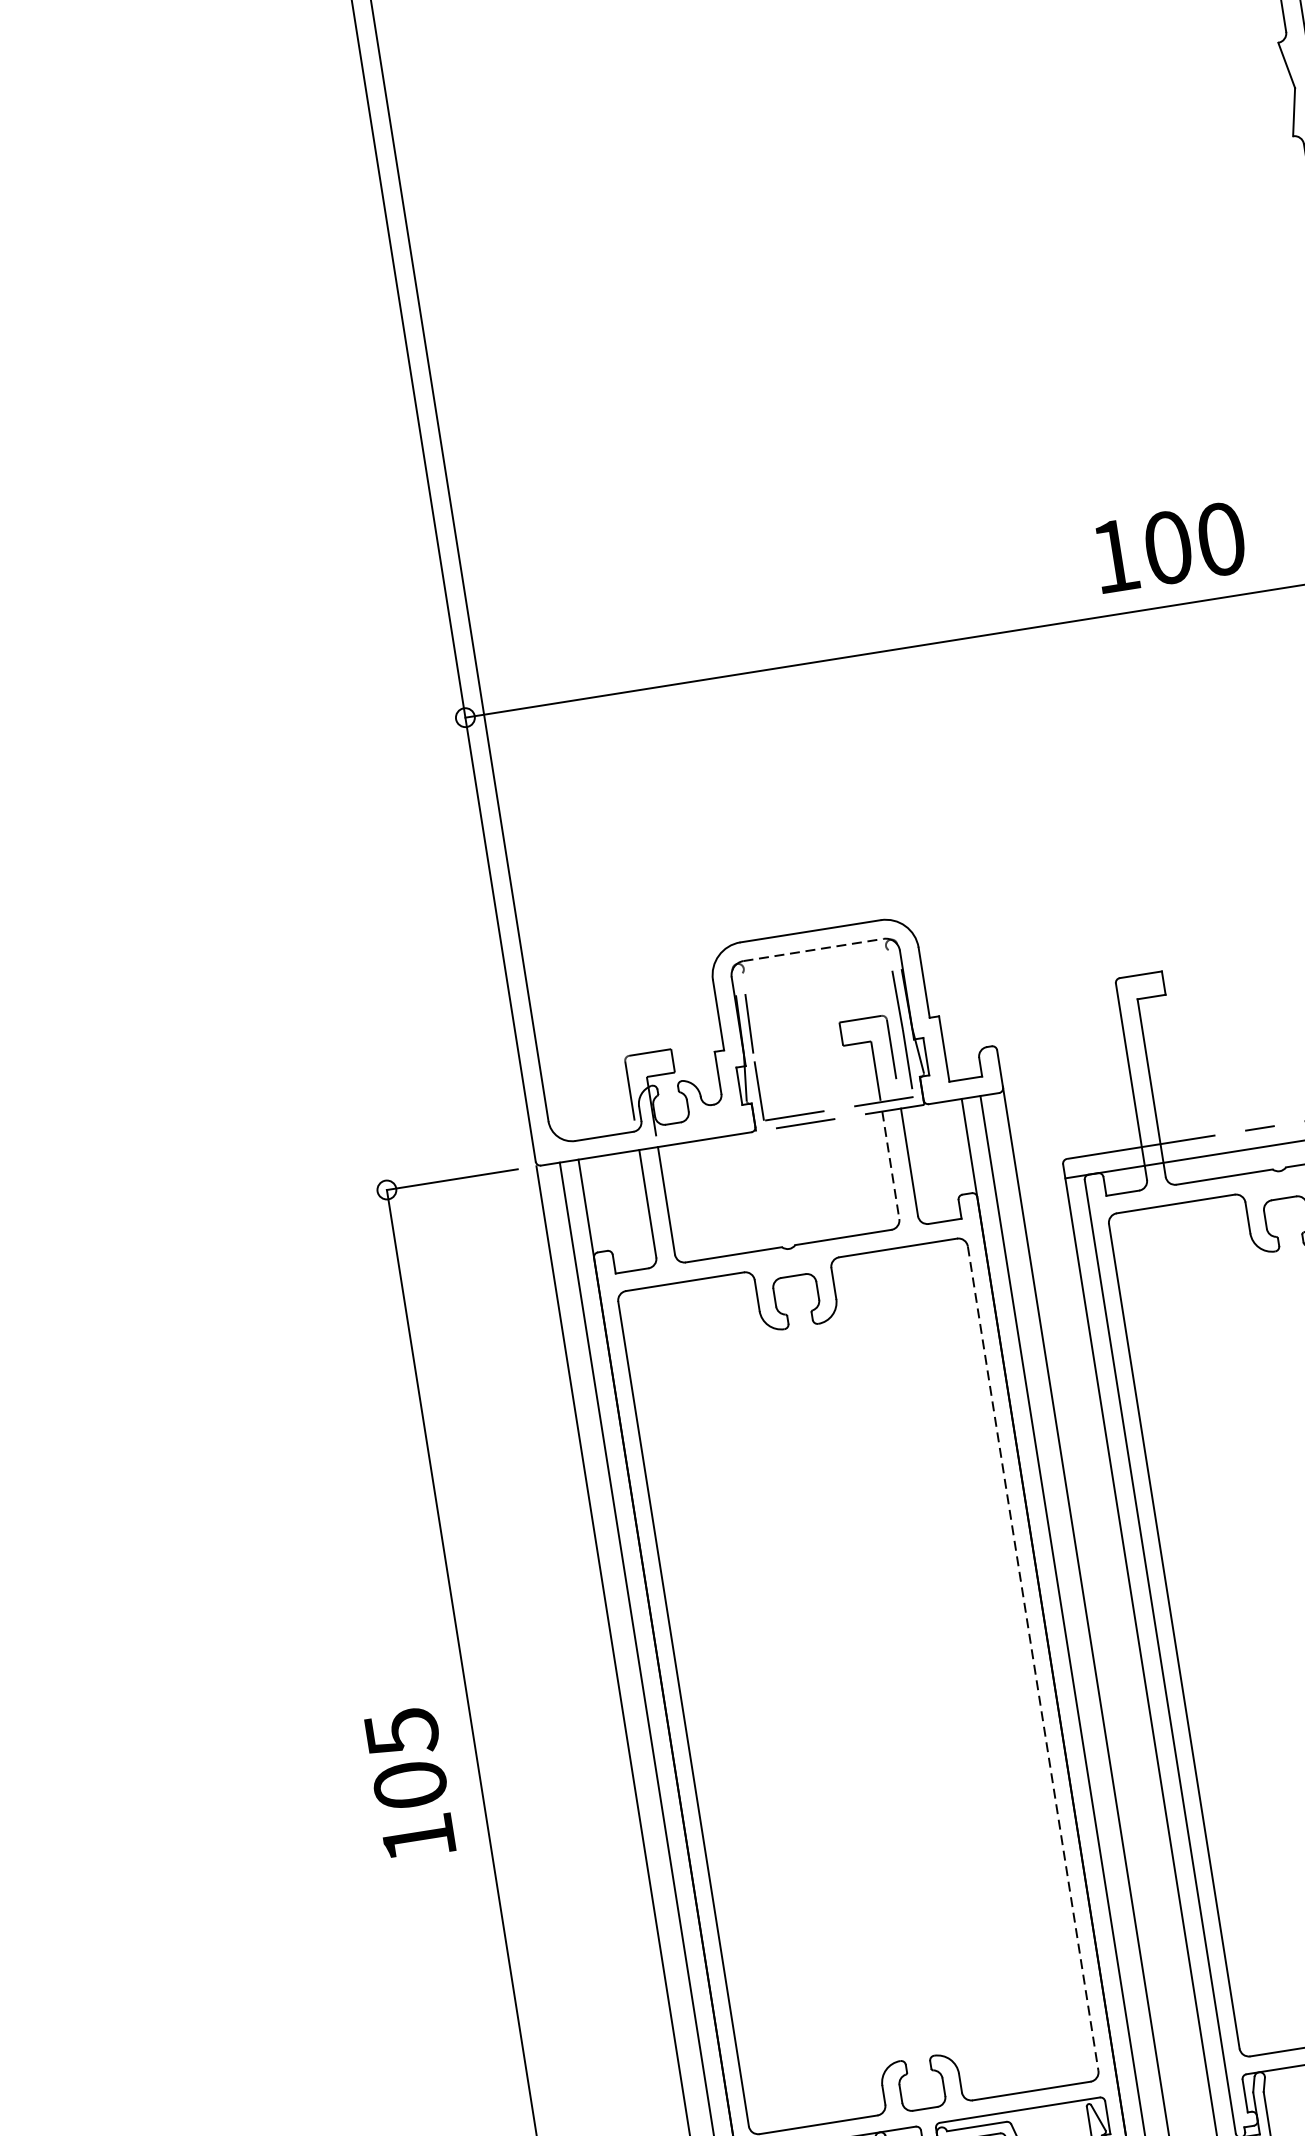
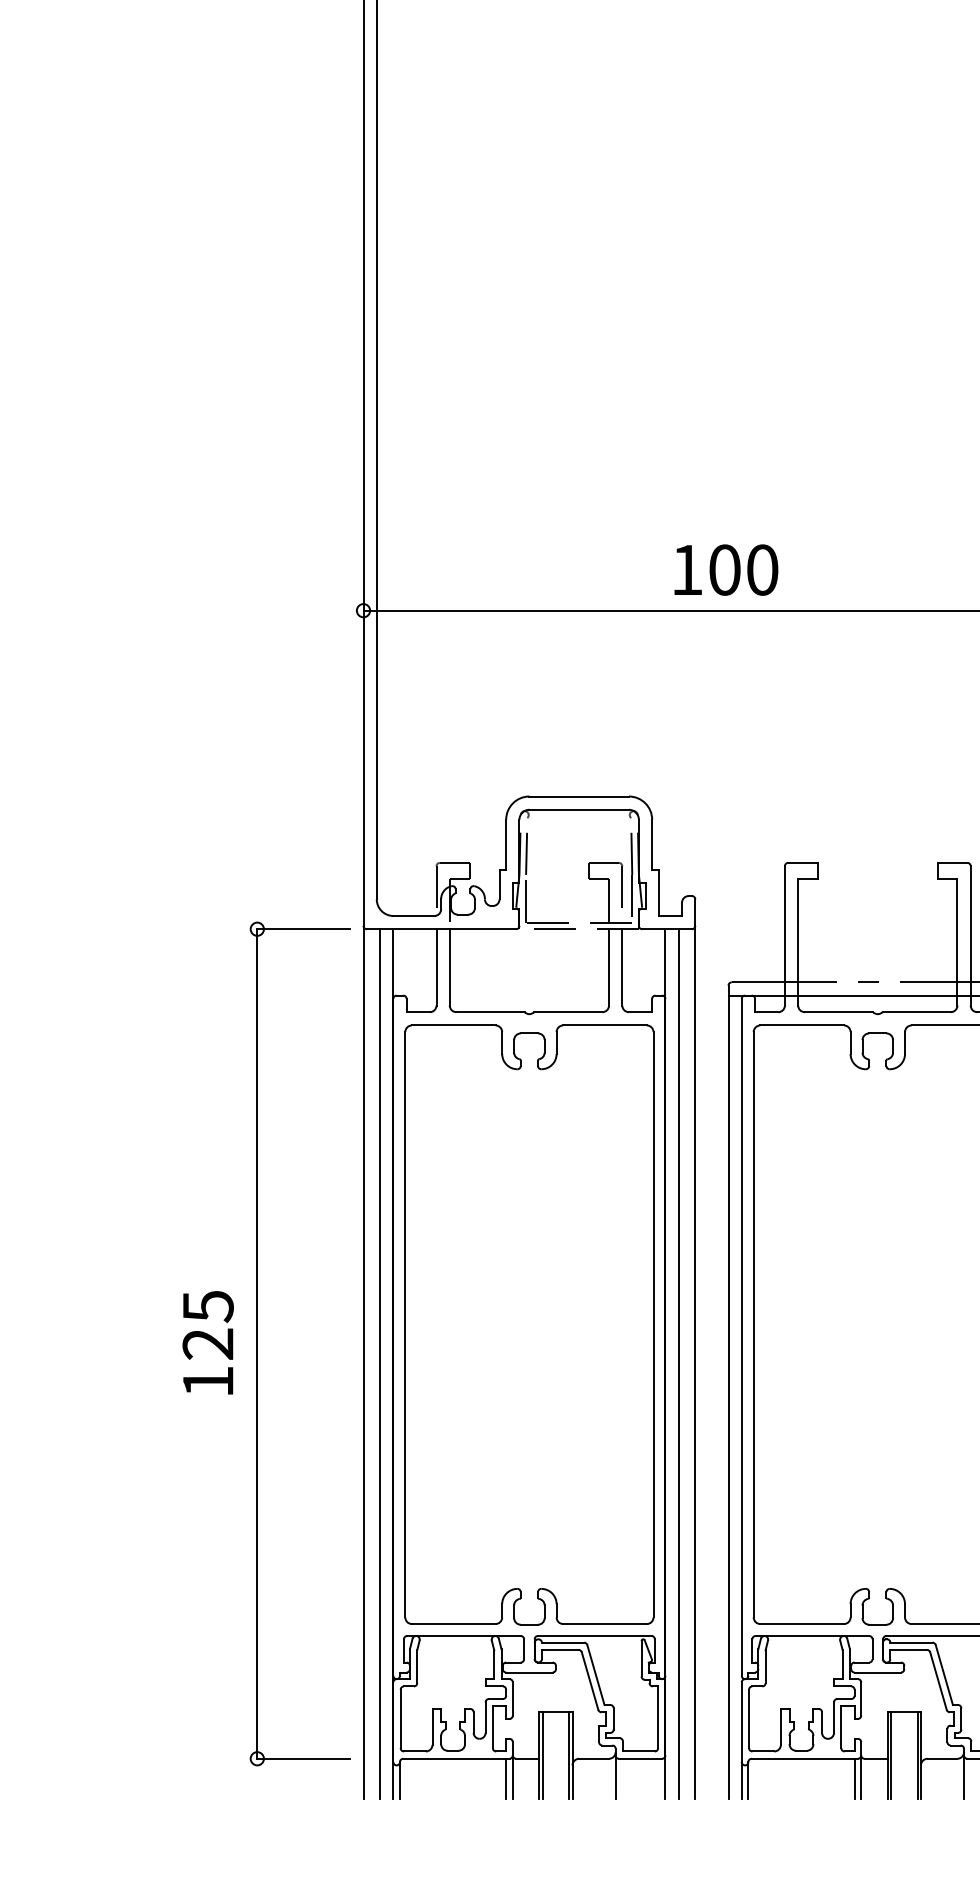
text: (1170, 546) -> (726, 569), moved
line: (813, 949) -> (579, 809), dashed -> solid
line: (891, 1165) -> (609, 967), dashed -> solid
line: (1033, 1658) -> (653, 1324), dashed -> solid
text: (409, 1784) -> (207, 1343), 105 -> 125

